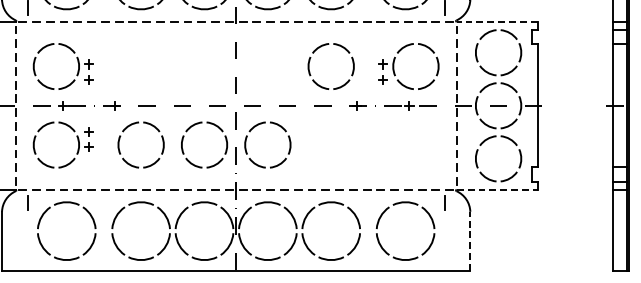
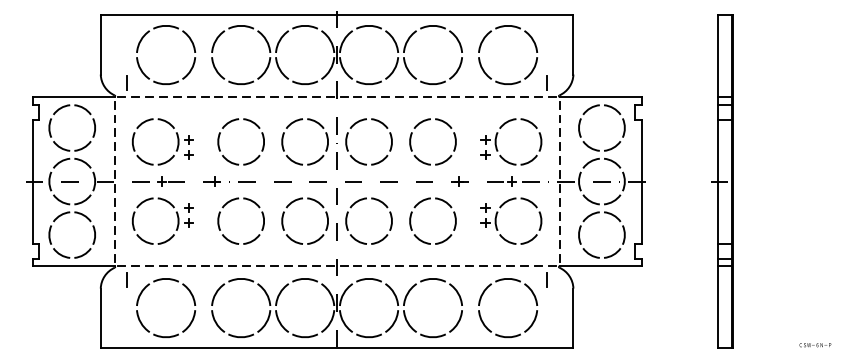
line: (497, 21) -> (600, 96), dashed -> solid
part: (120, 60) -> (220, 135), added
part: (184, 60) -> (284, 135), added
part: (246, 66) -> (347, 141), added
part: (318, 127) -> (420, 203), added
part: (395, 140) -> (497, 216), added
line: (497, 189) -> (600, 266), dashed -> solid
line: (470, 241) -> (573, 318), dashed -> solid

